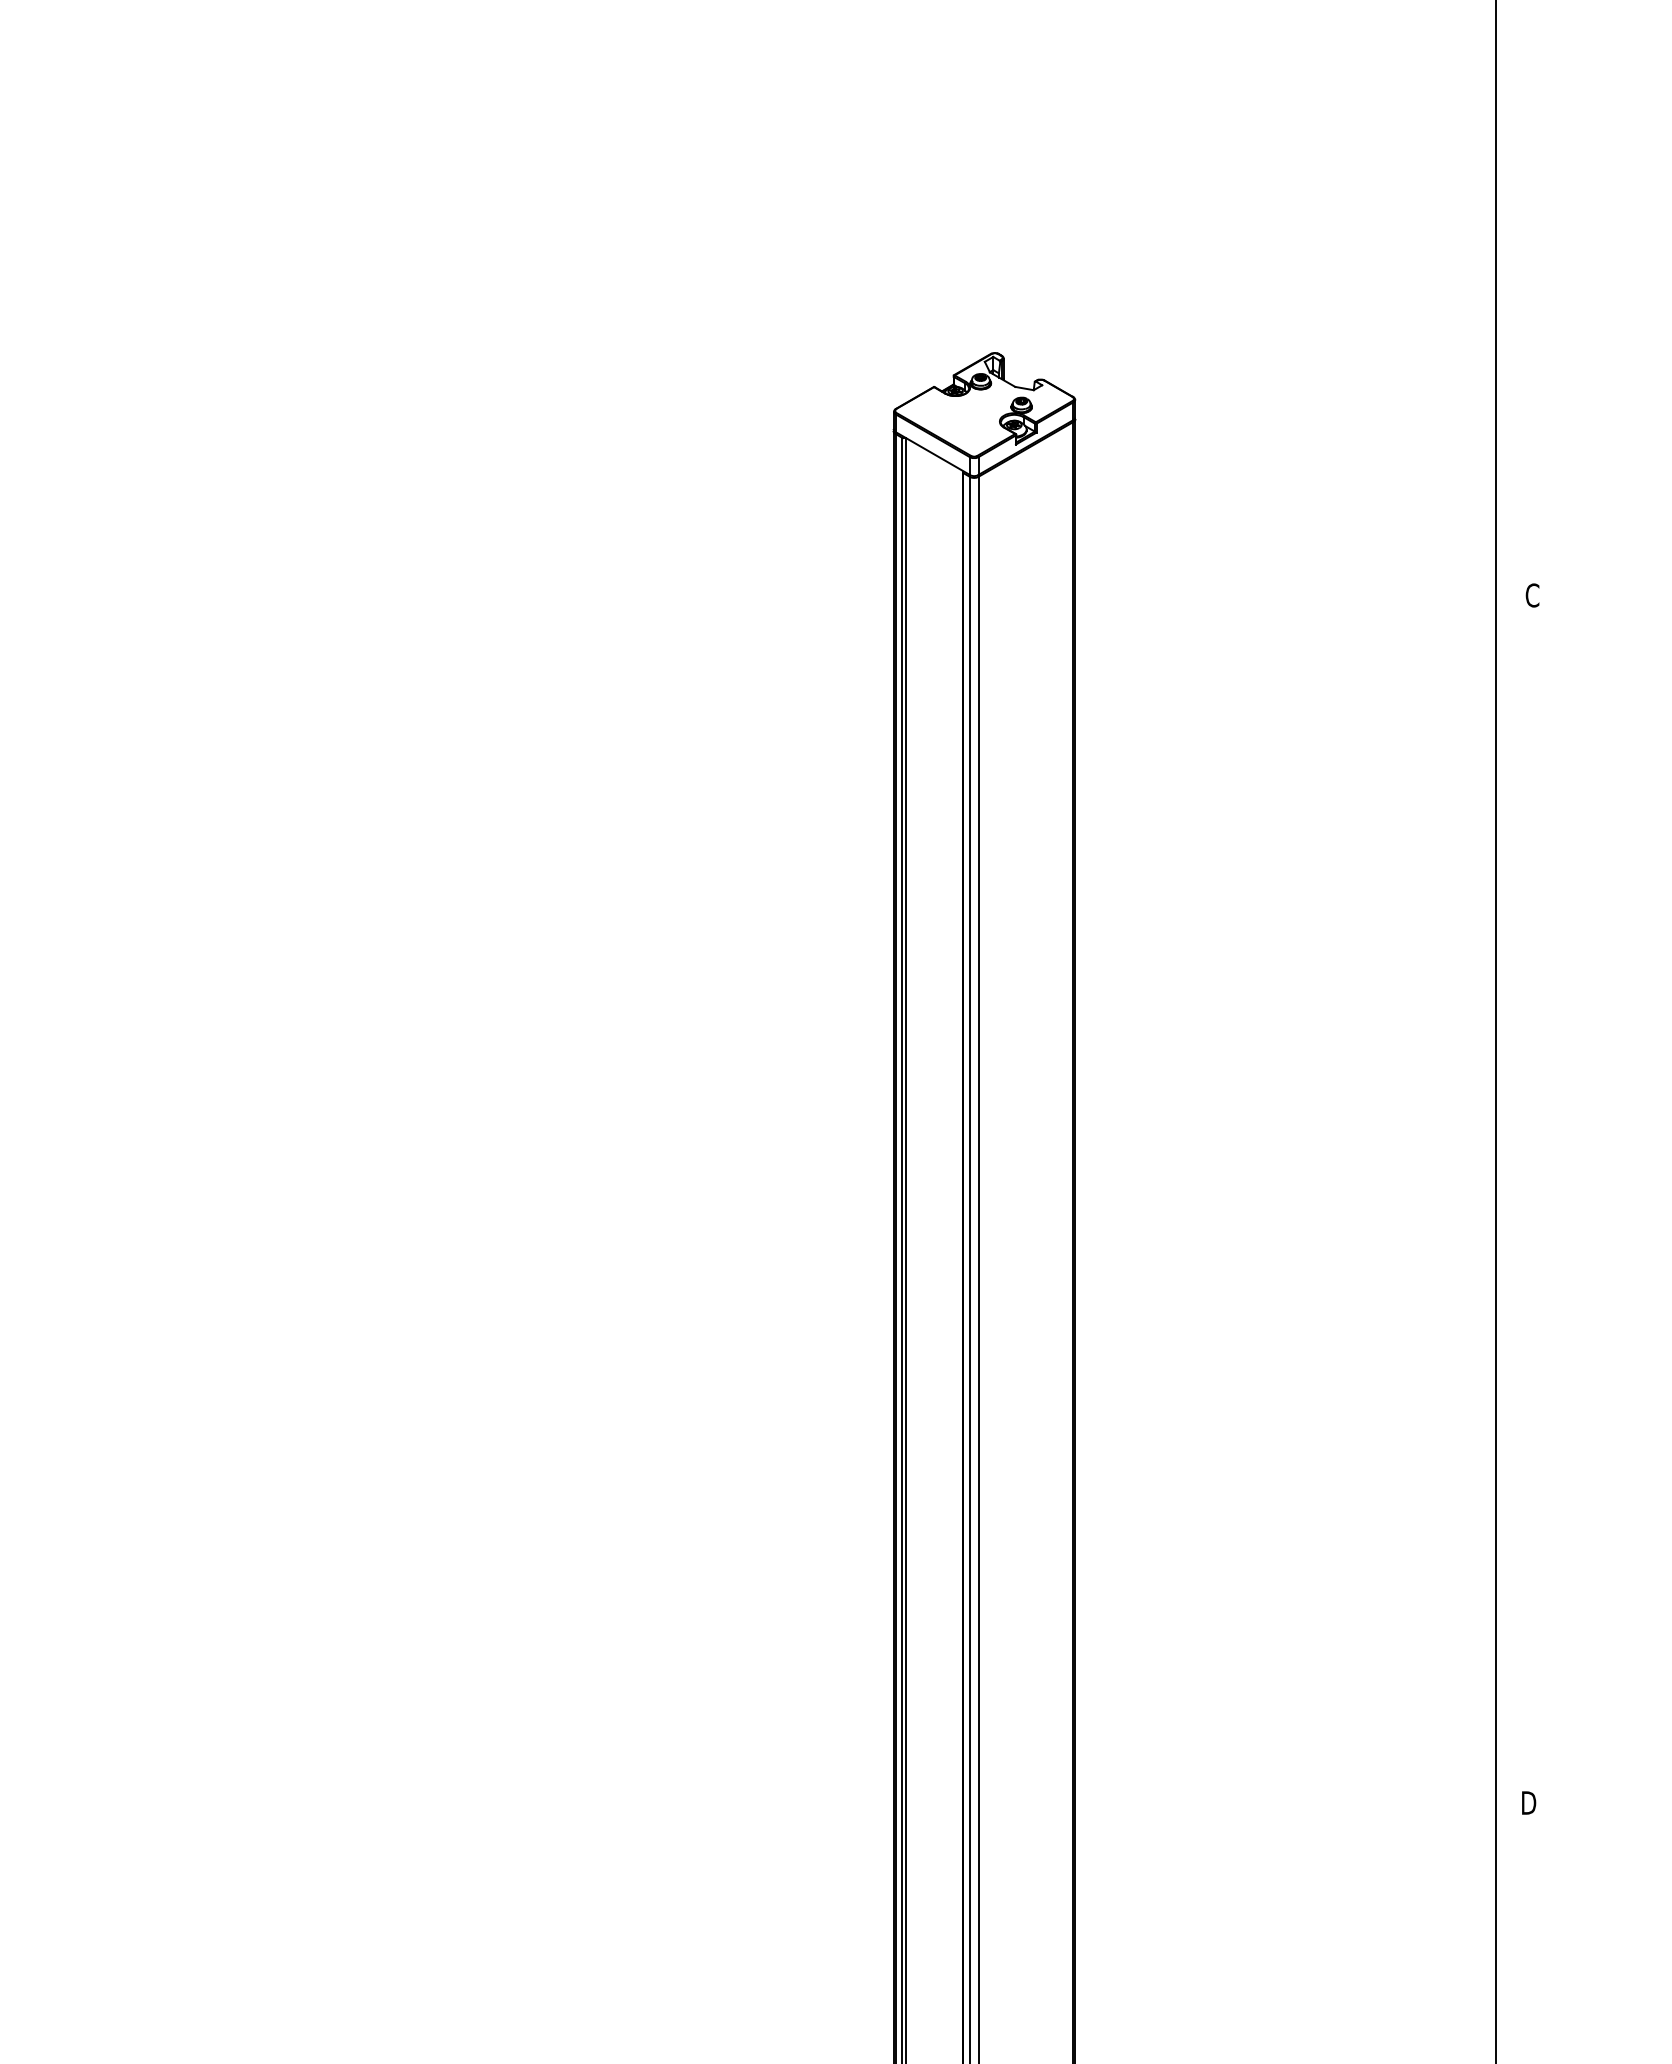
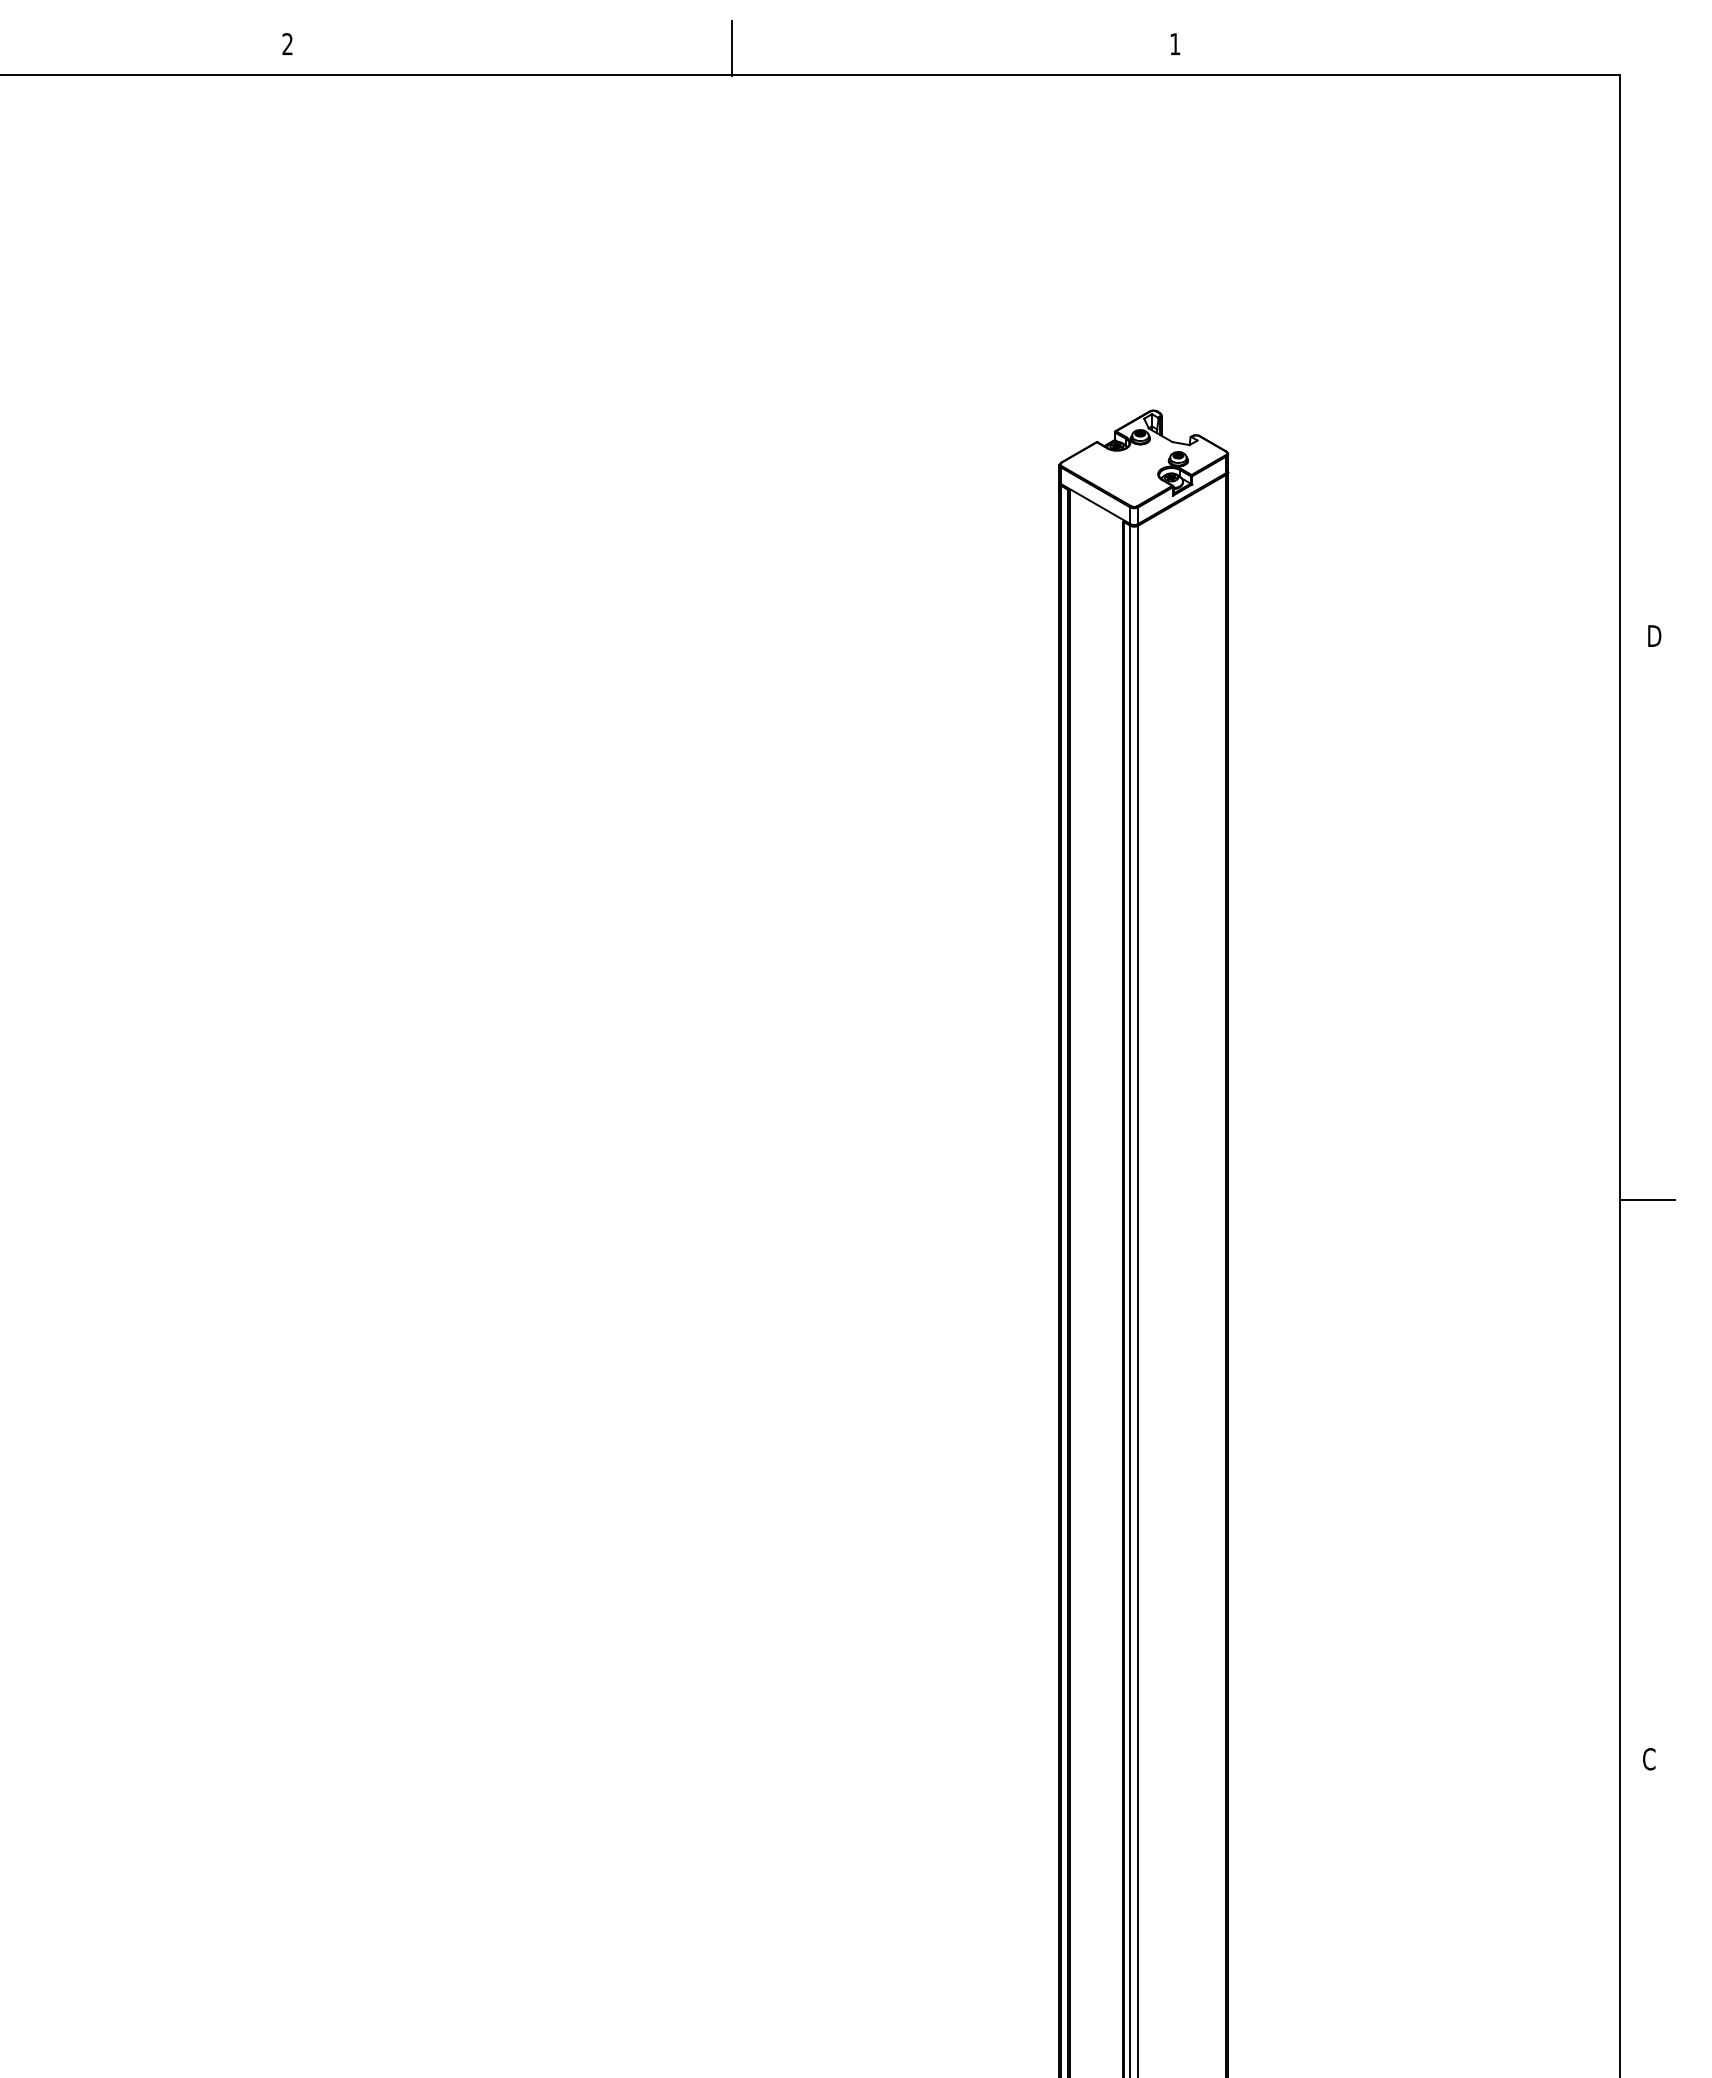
text: (1533, 594) -> (1654, 635), C -> D
line: (1527, 1201) -> (1648, 1199), added
text: (1528, 1803) -> (1649, 1759), D -> C

